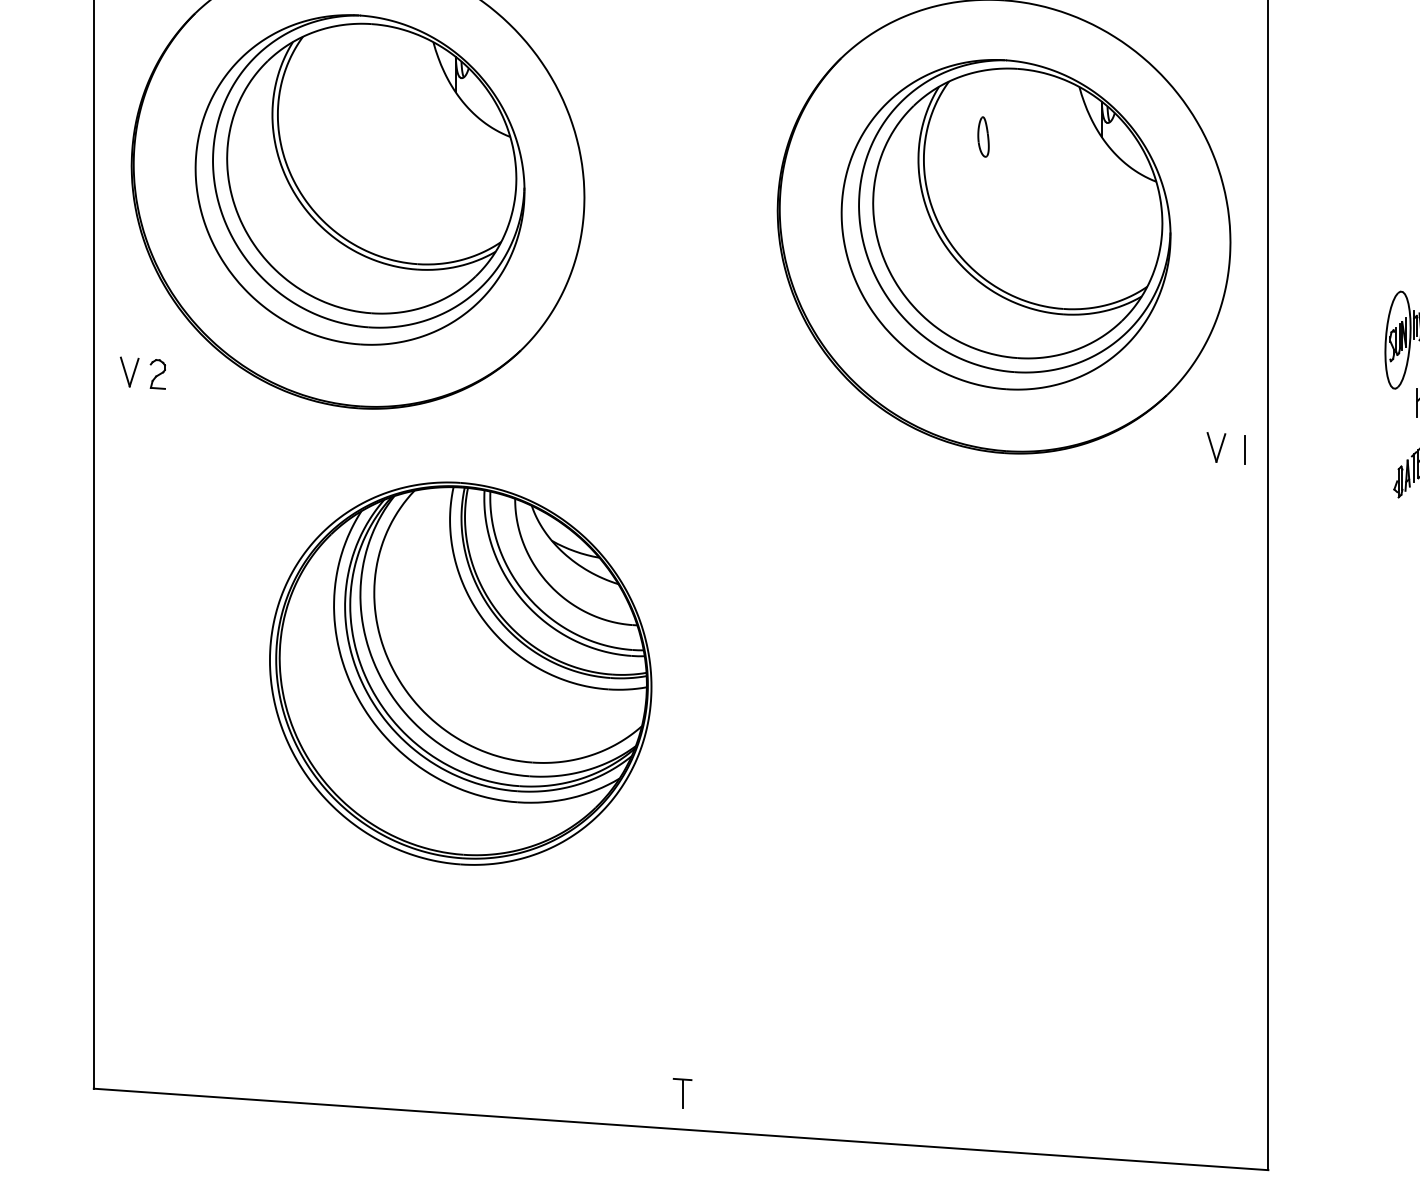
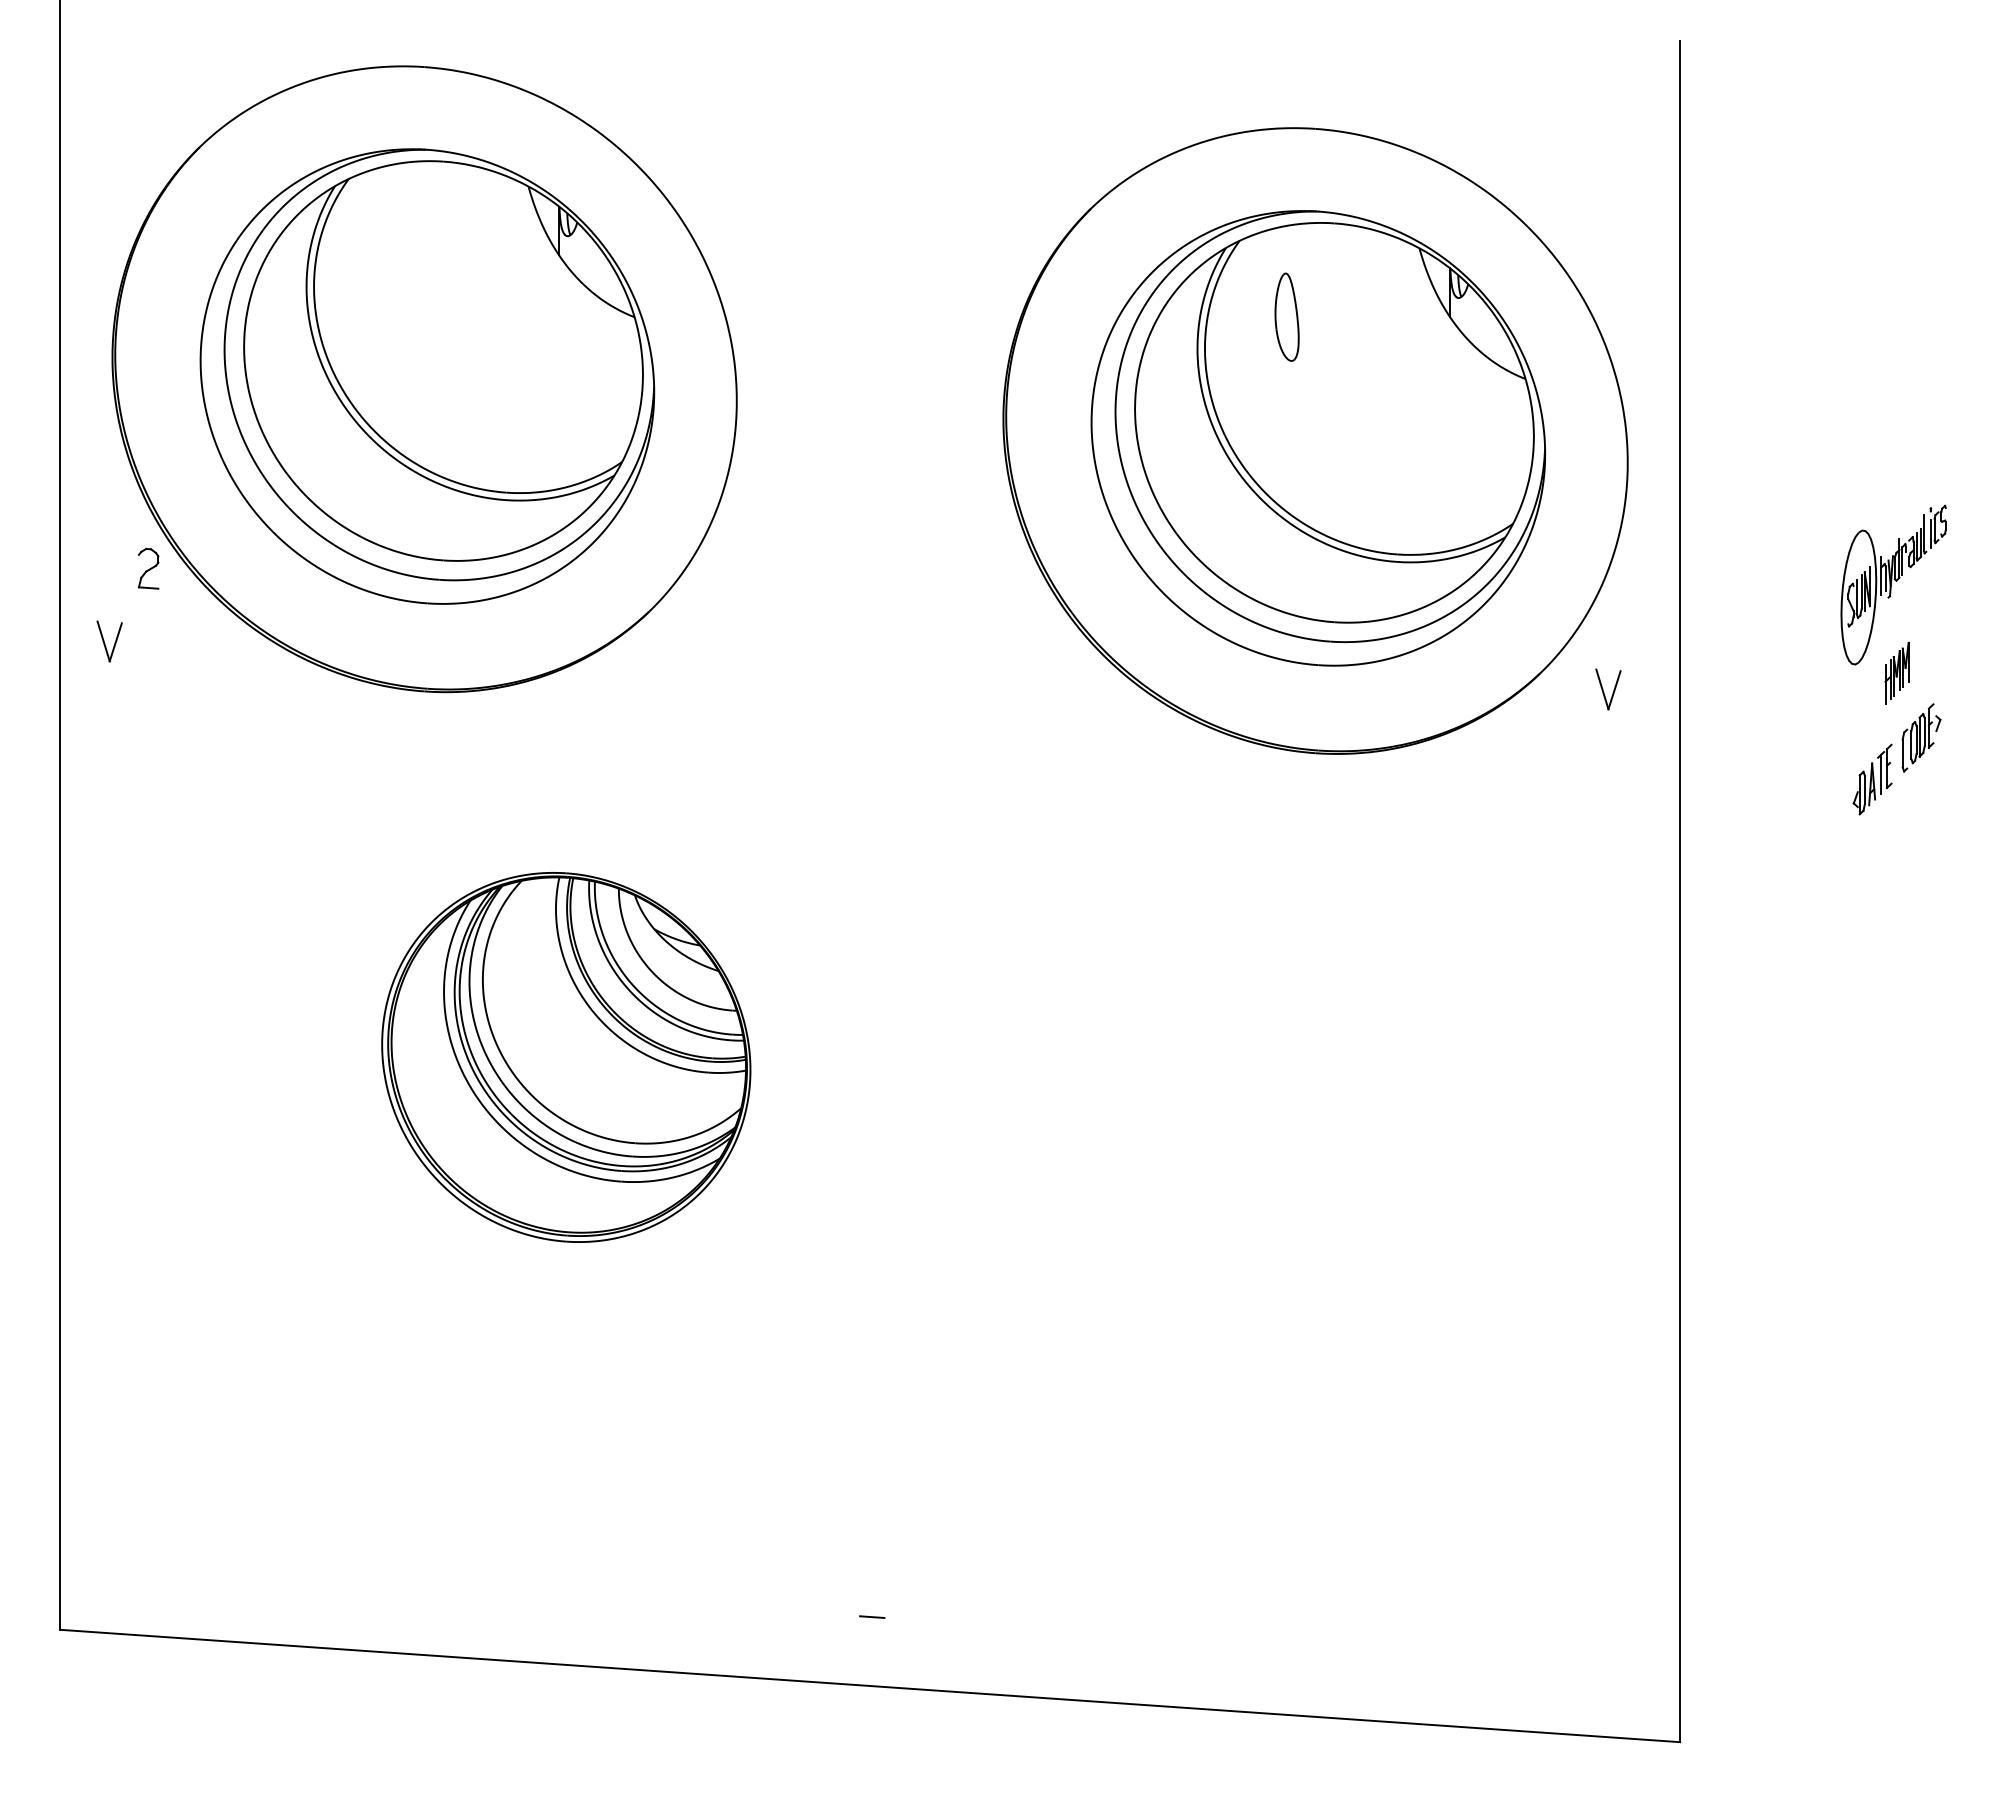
part: (983, 137) -> (1287, 317), size x1.6
part: (157, 374) -> (148, 568), moved
part: (1216, 447) -> (1608, 689), moved
line: (1244, 449) -> (1647, 748), removed
part: (460, 673) -> (566, 1057), size x0.7
line: (682, 1093) -> (872, 1636), removed

